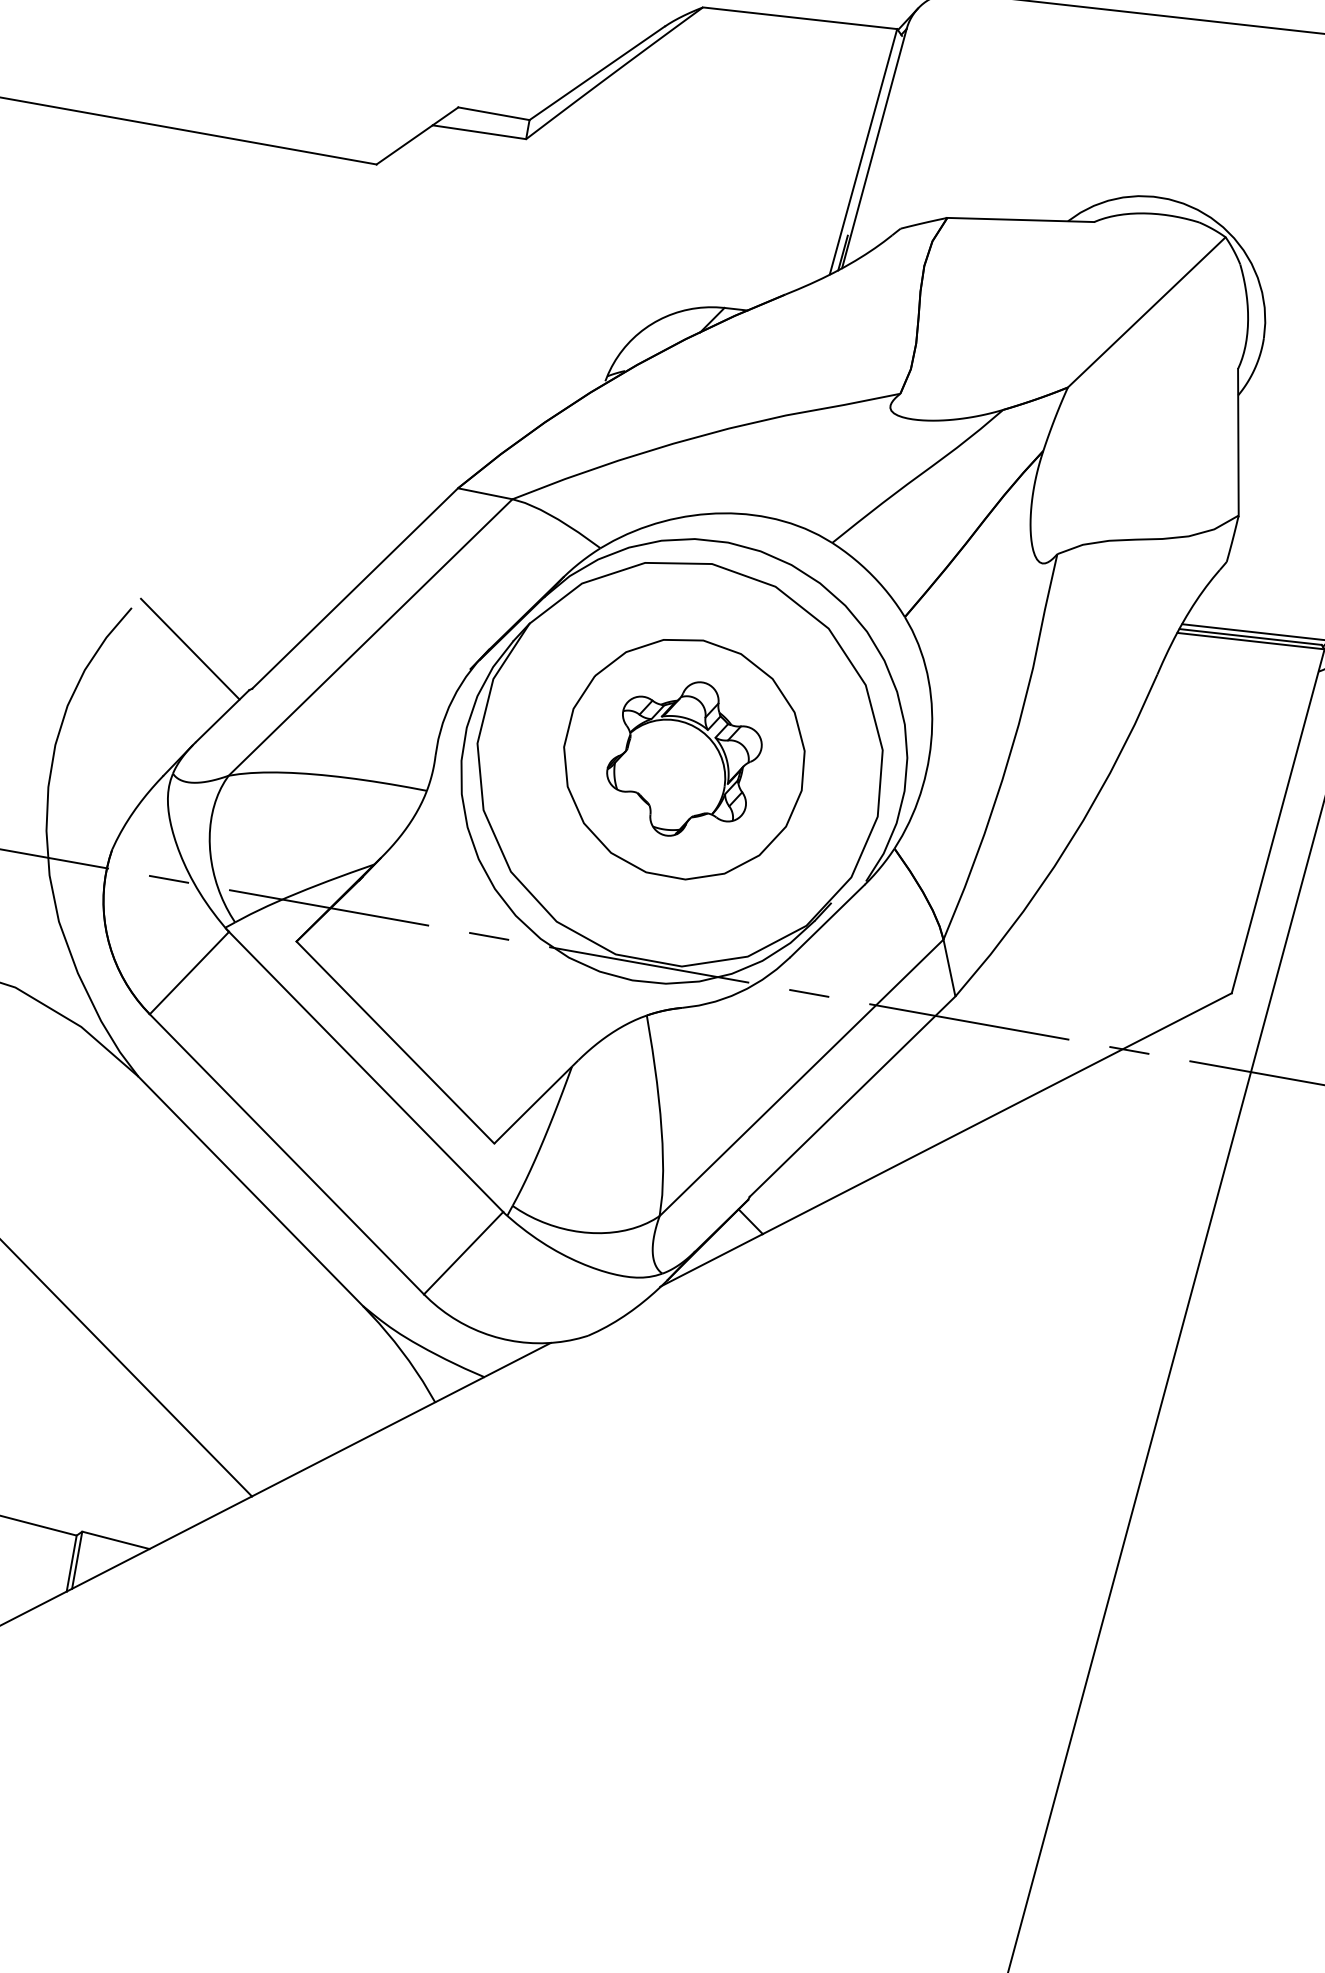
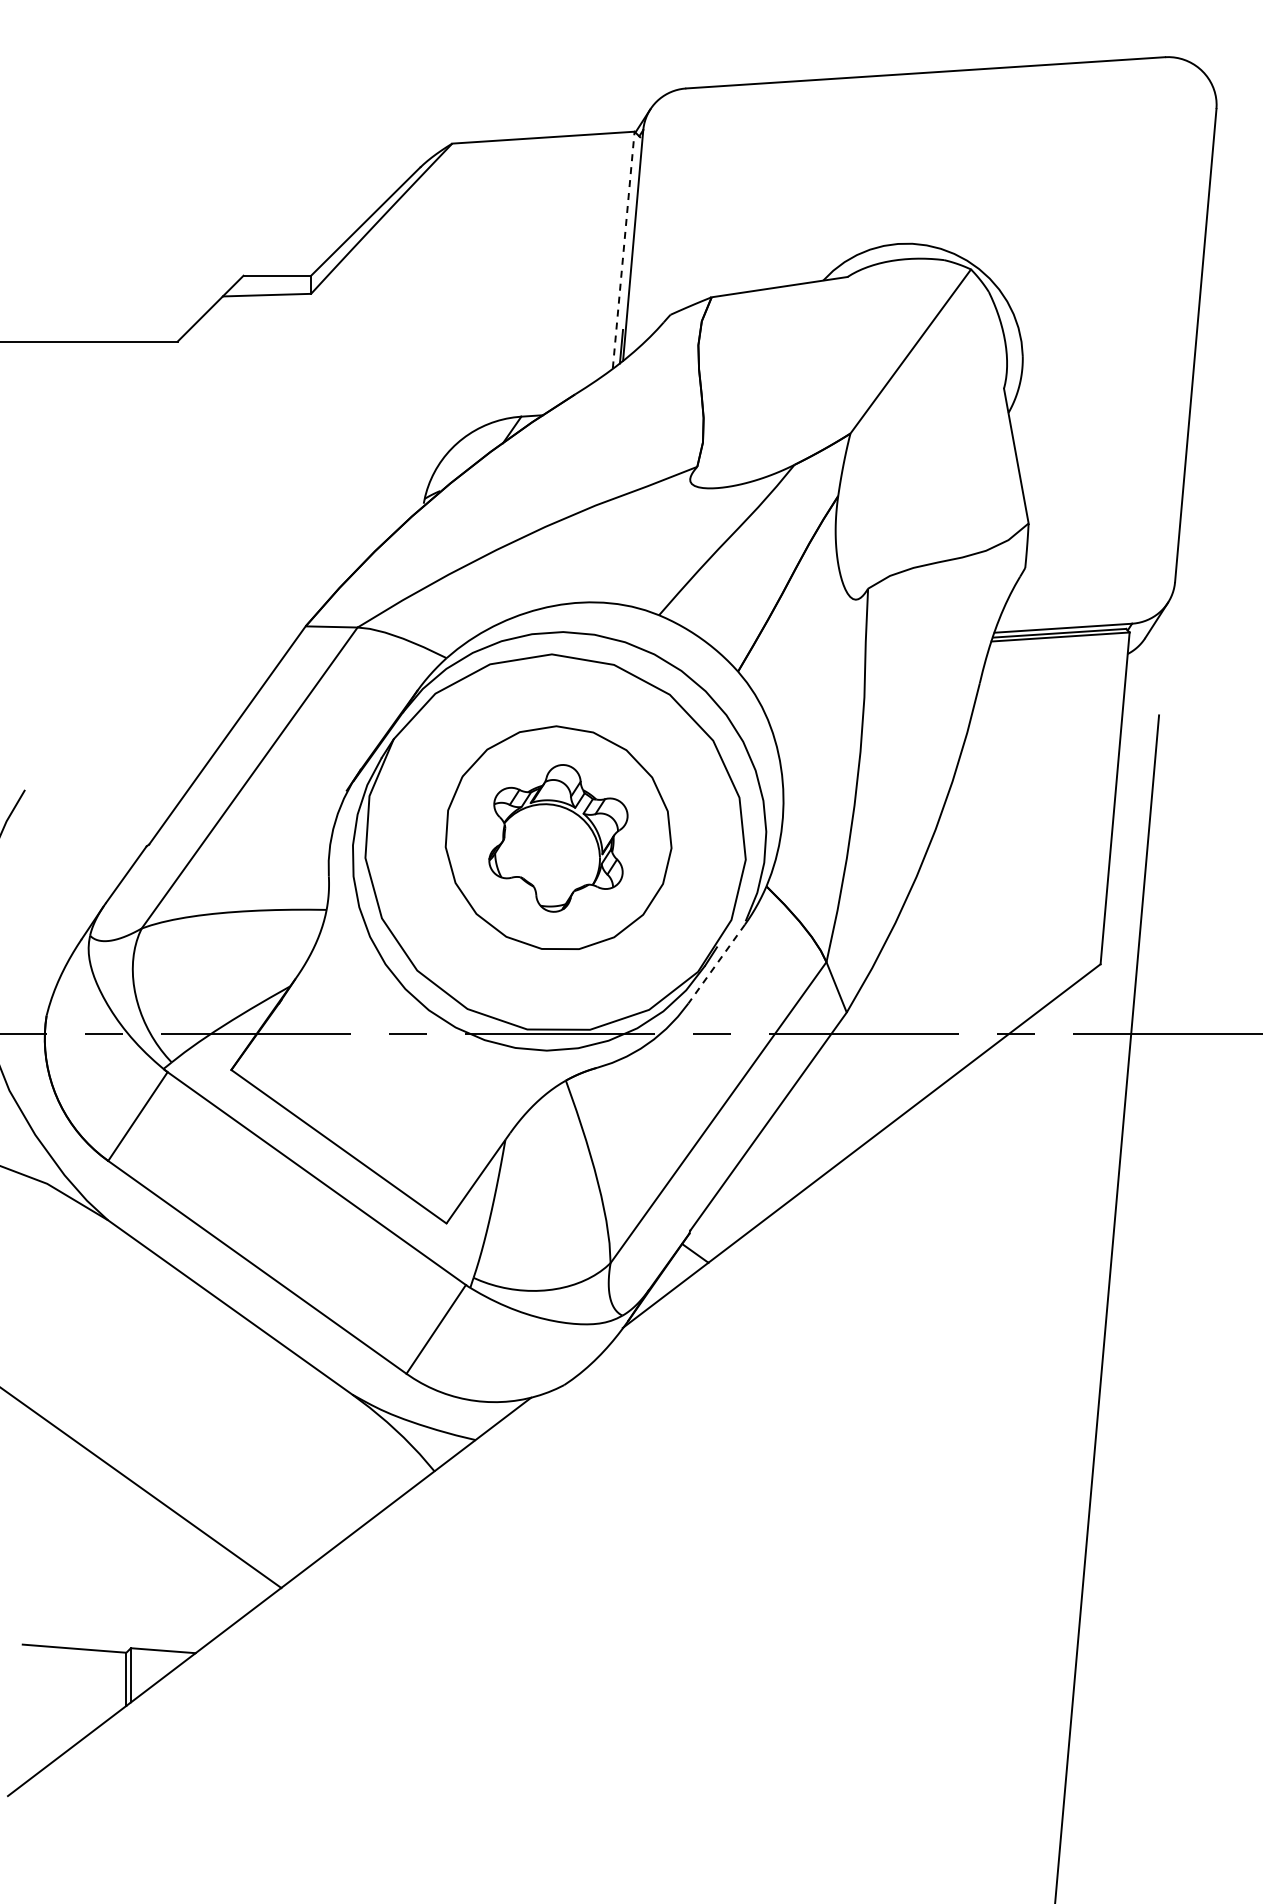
line: (863, 152) -> (623, 250), solid -> dashed
line: (190, 649) -> (85, 818), removed
line: (827, 921) -> (716, 964), solid -> dashed

